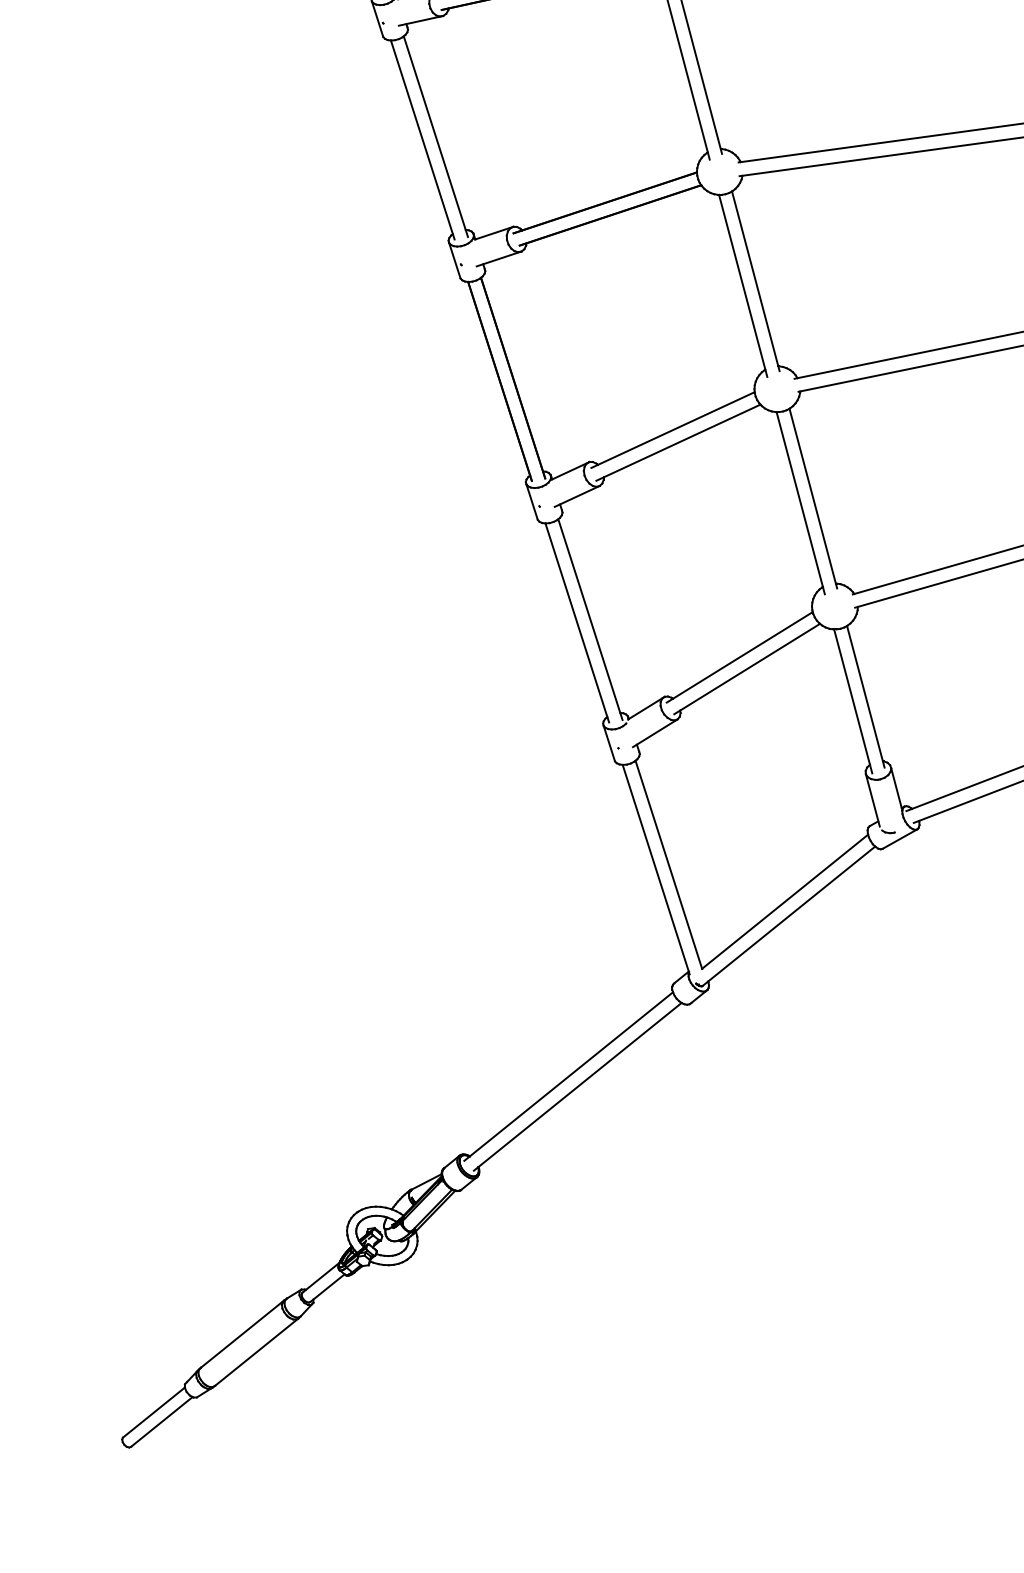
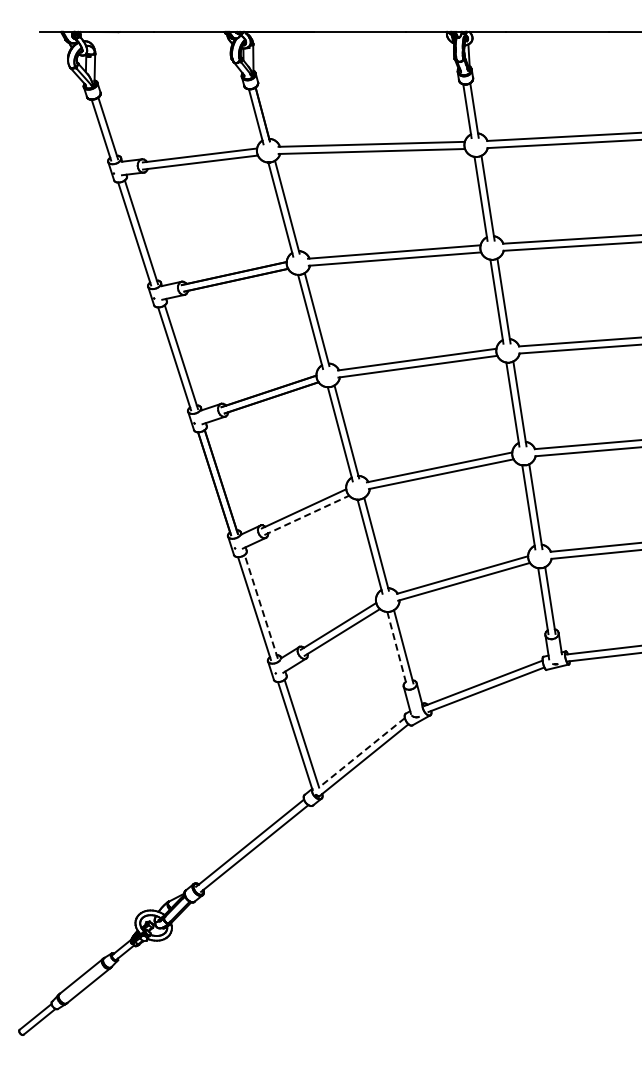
line: (677, 442) -> (306, 515), solid -> dashed
line: (590, 618) -> (261, 606), solid -> dashed
line: (853, 702) -> (397, 649), solid -> dashed
line: (784, 903) -> (361, 753), solid -> dashed

